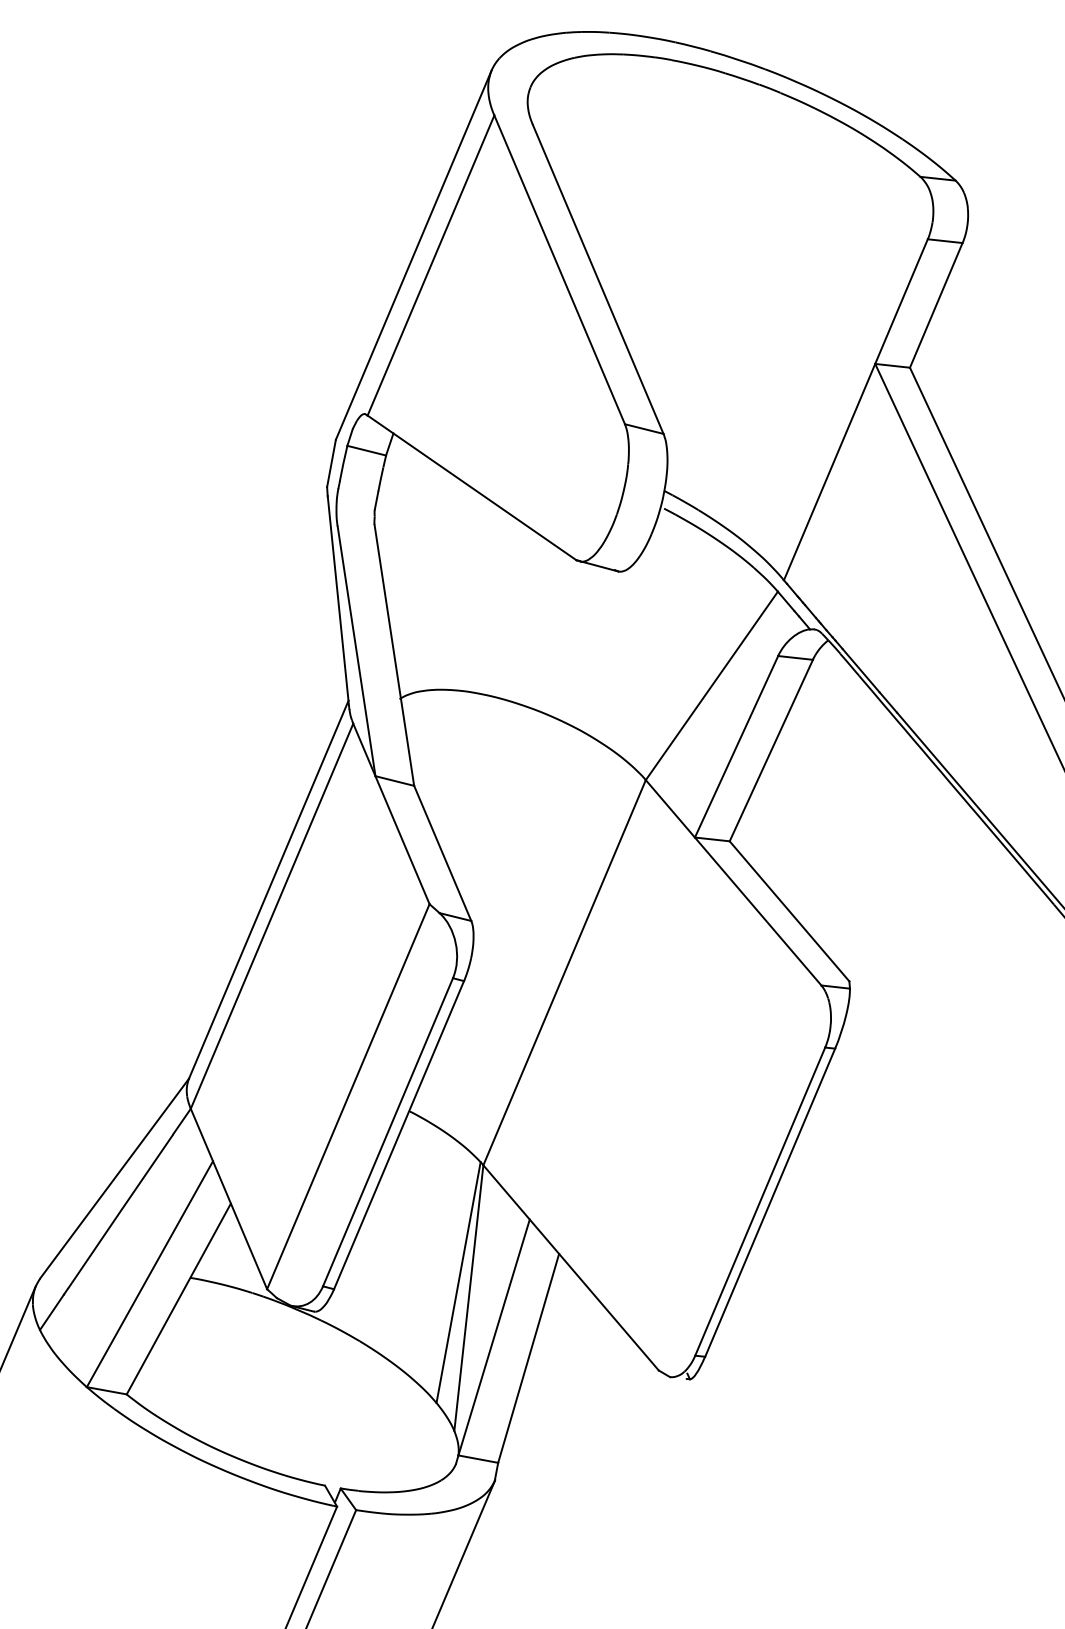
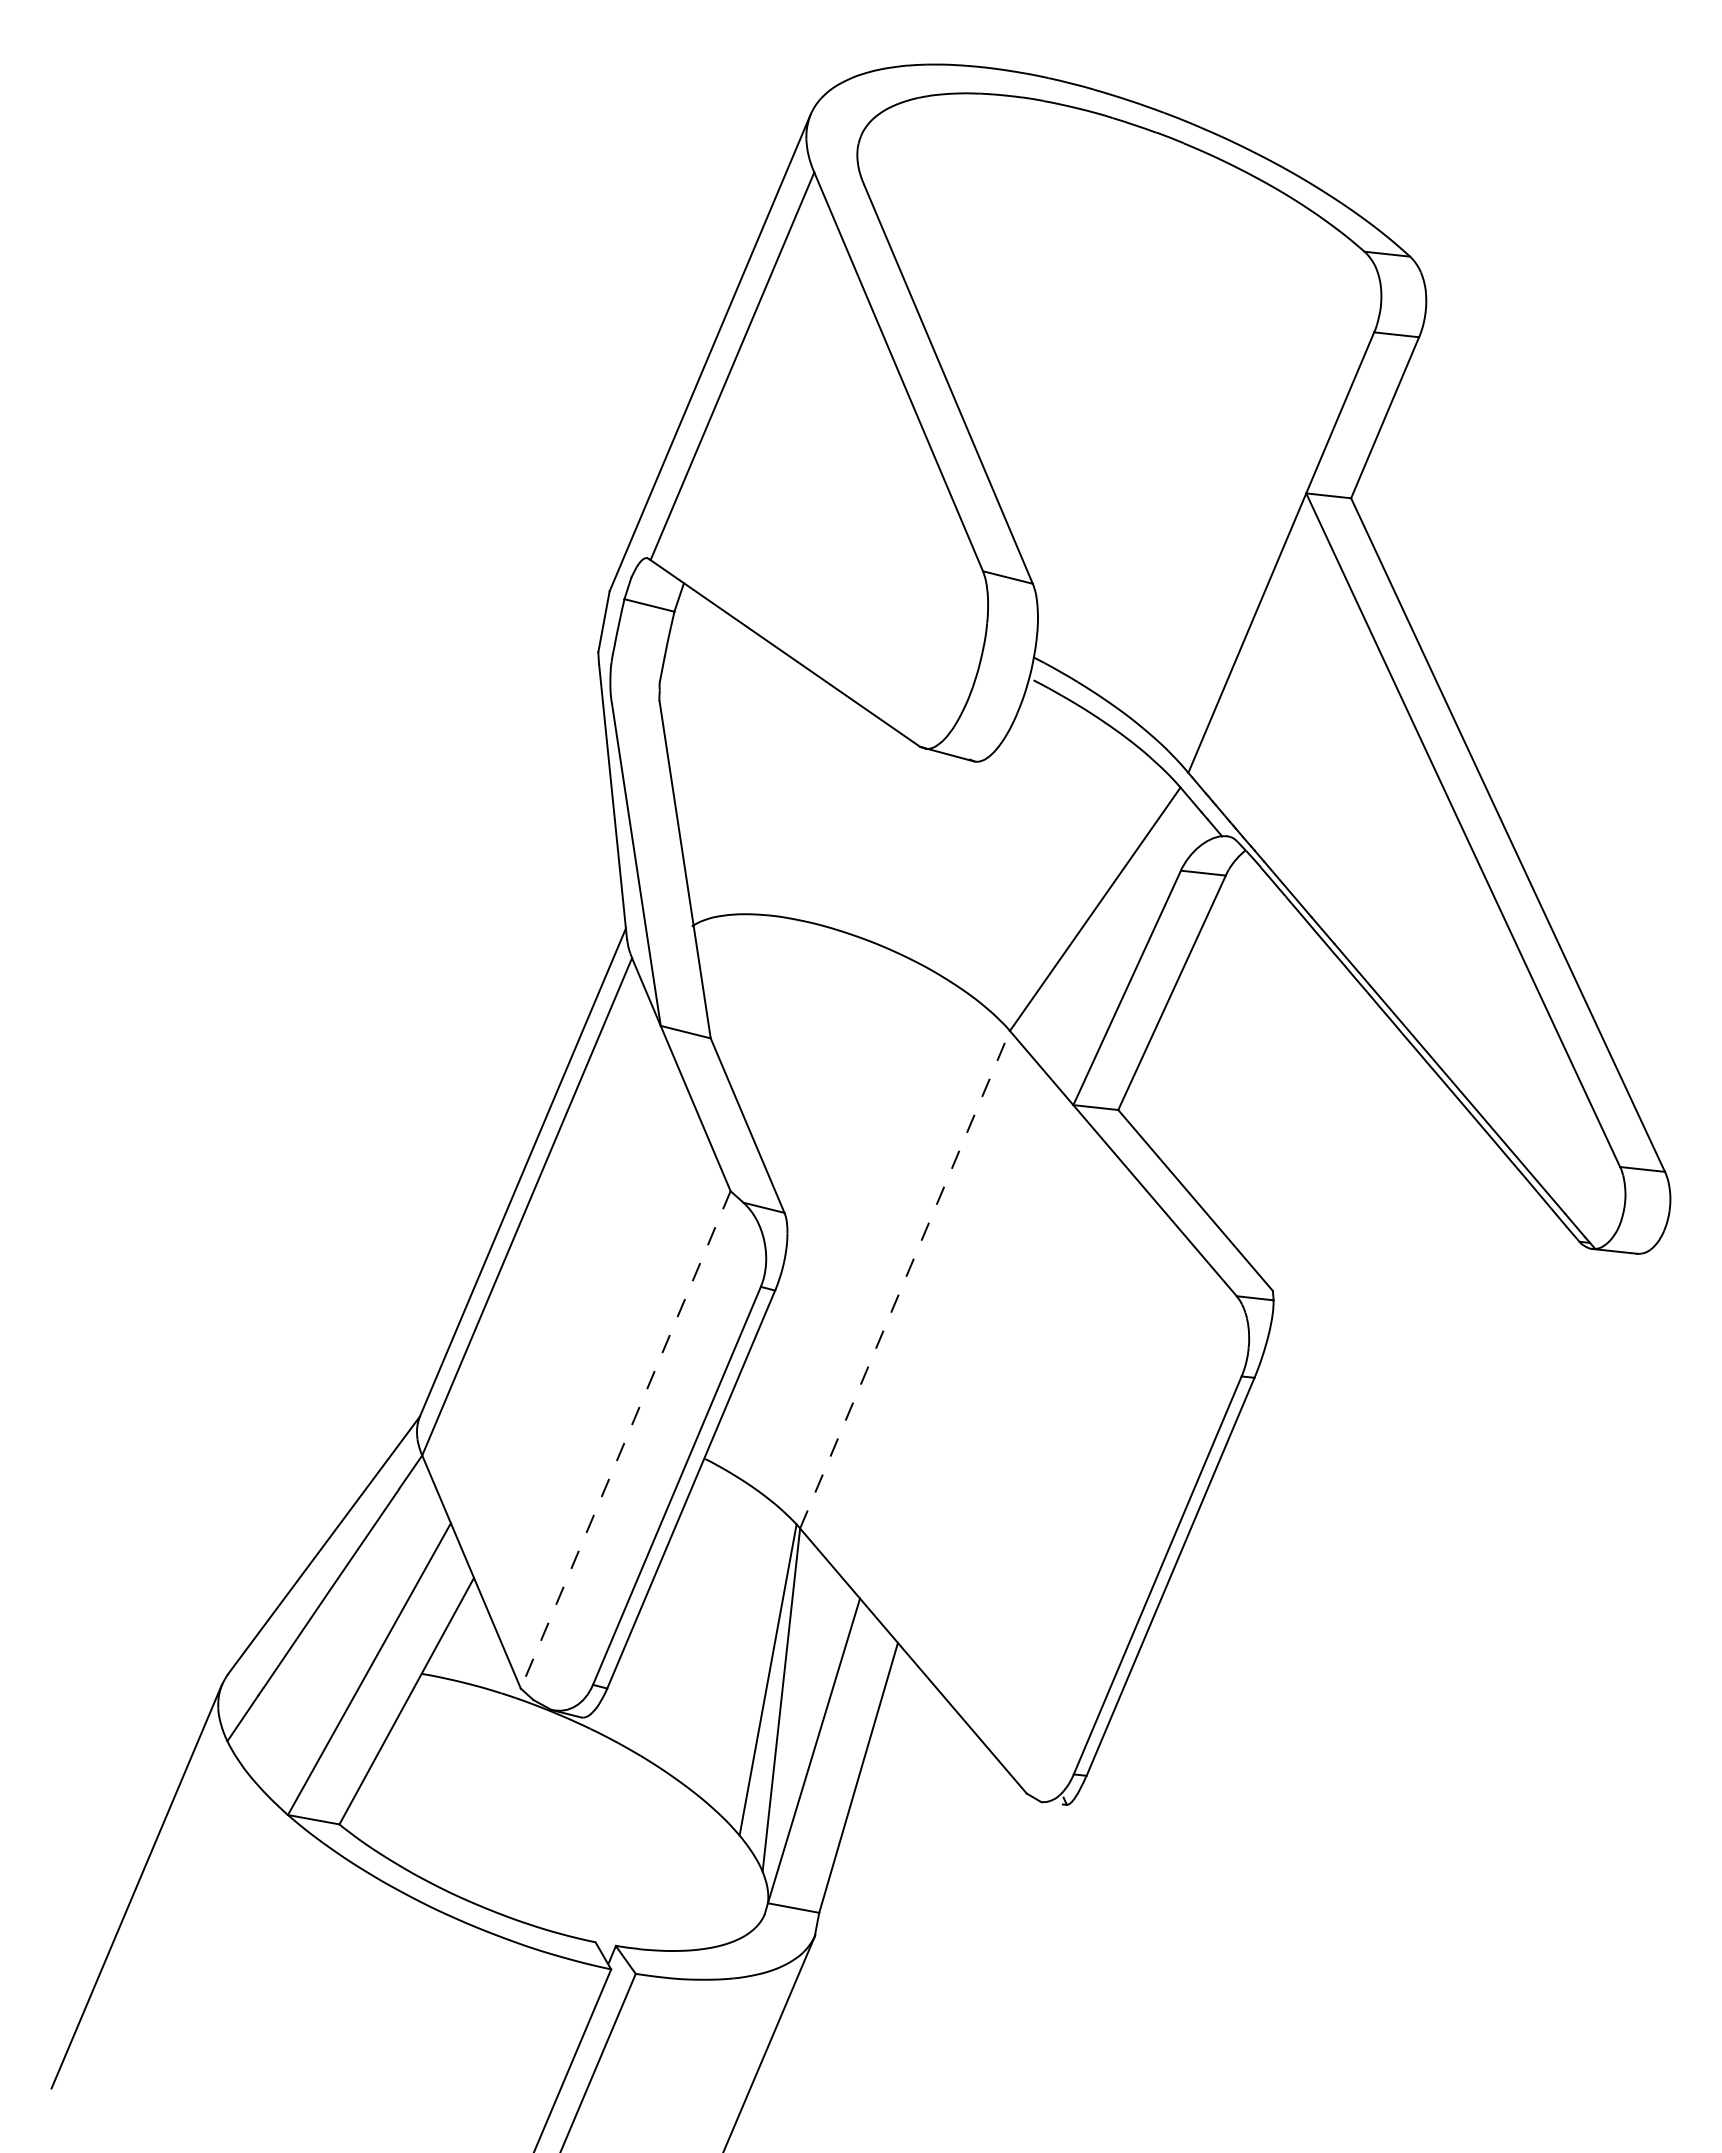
line: (564, 972) -> (905, 1279), solid -> dashed
line: (348, 1096) -> (625, 1439), solid -> dashed

